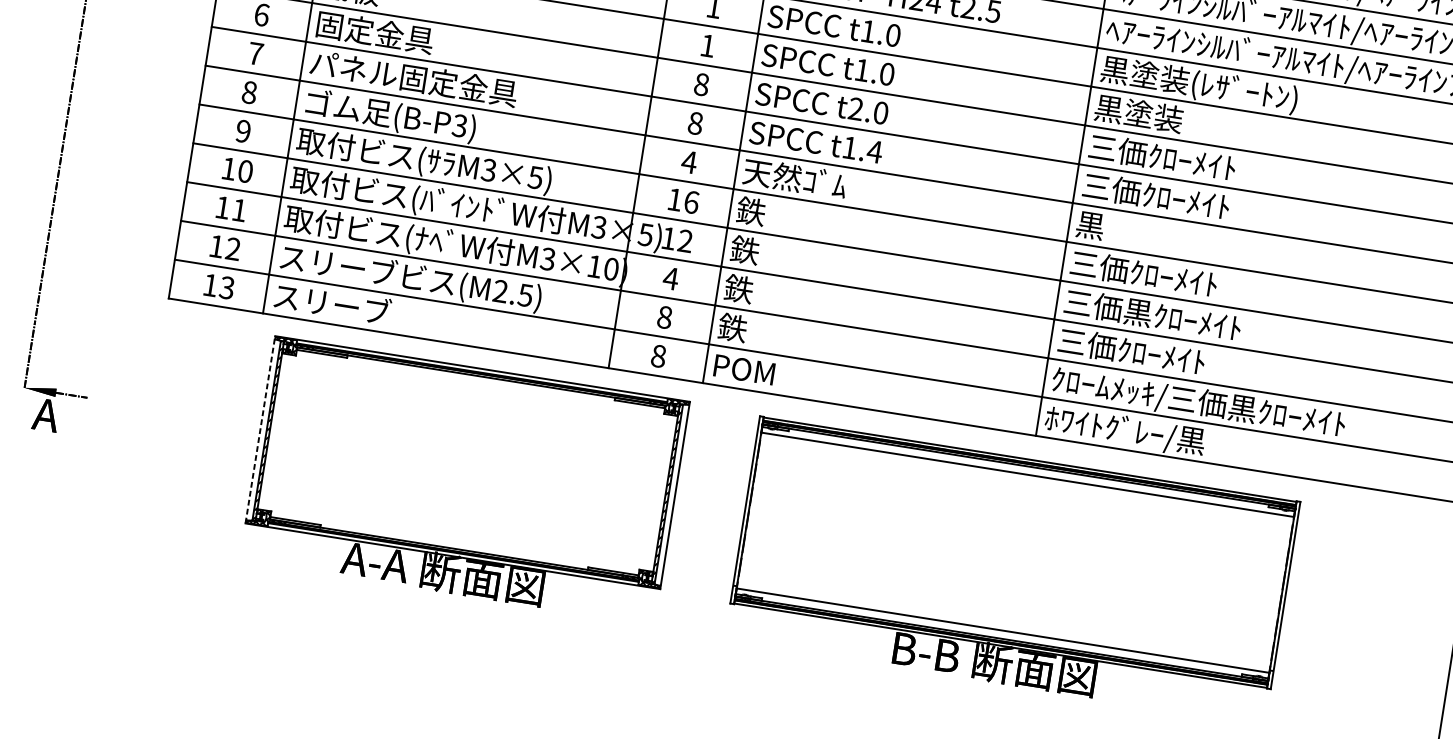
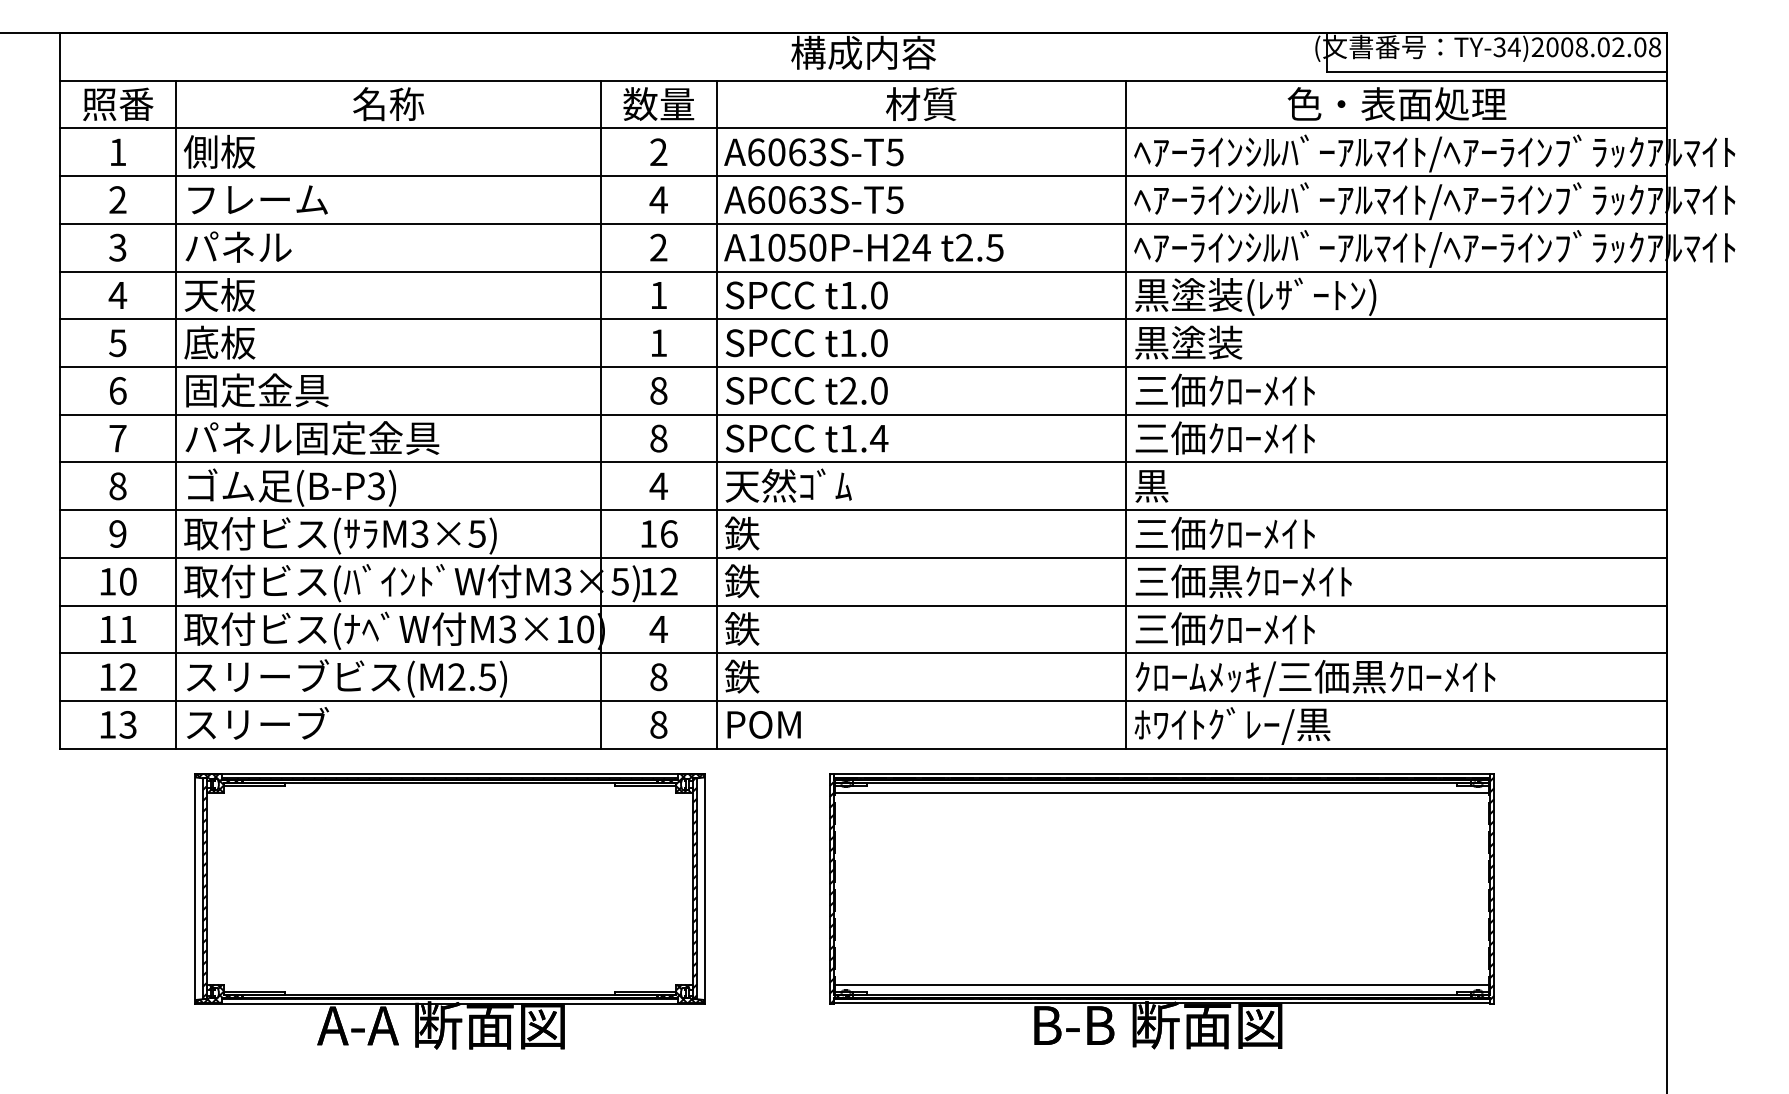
line: (260, 429) -> (194, 888), dashed -> solid
part: (1012, 571) -> (1161, 911), moved

